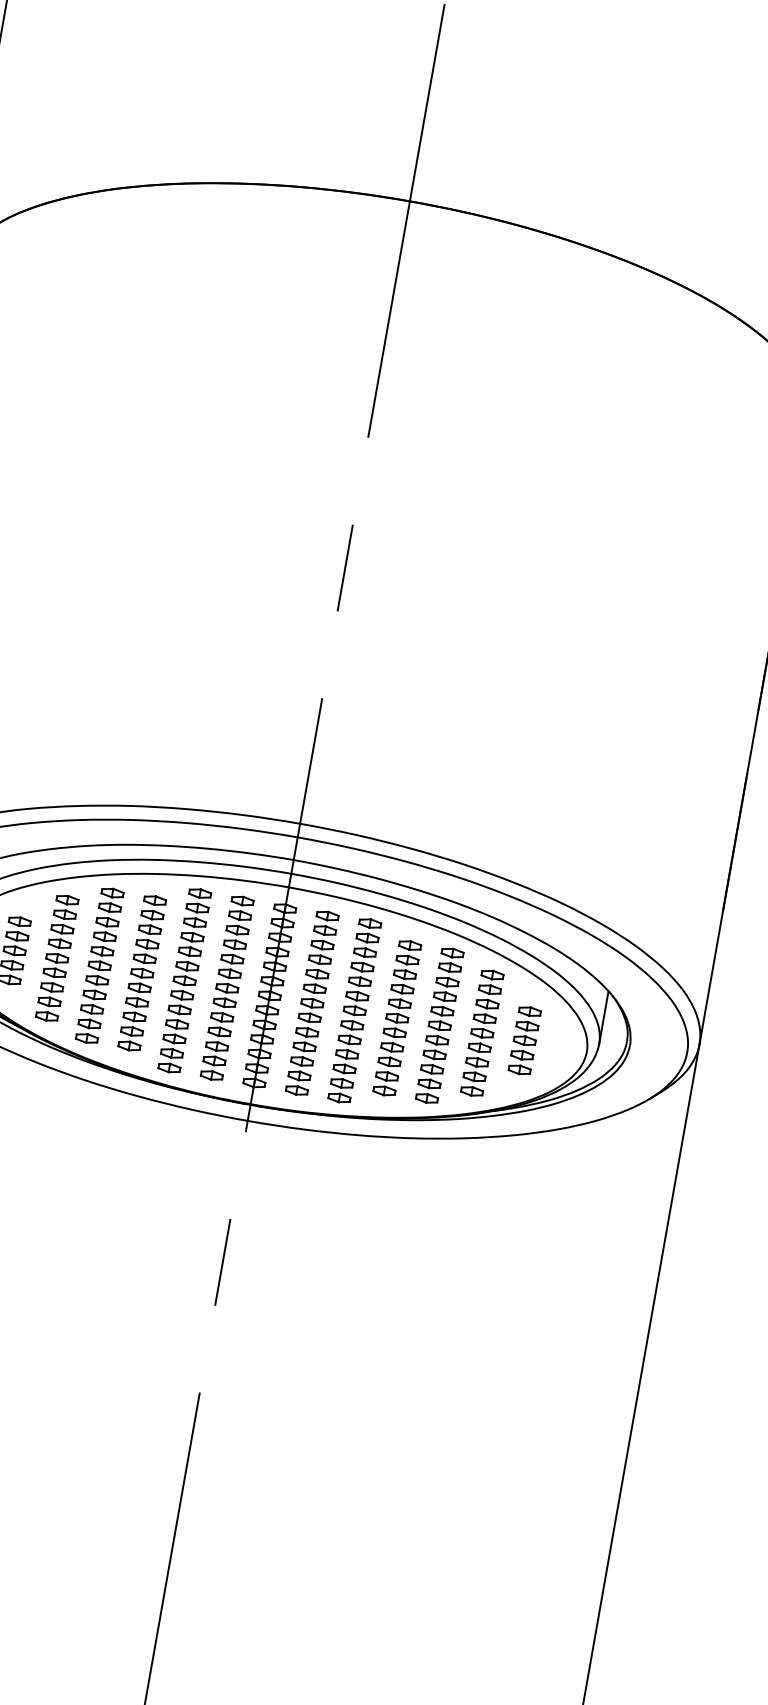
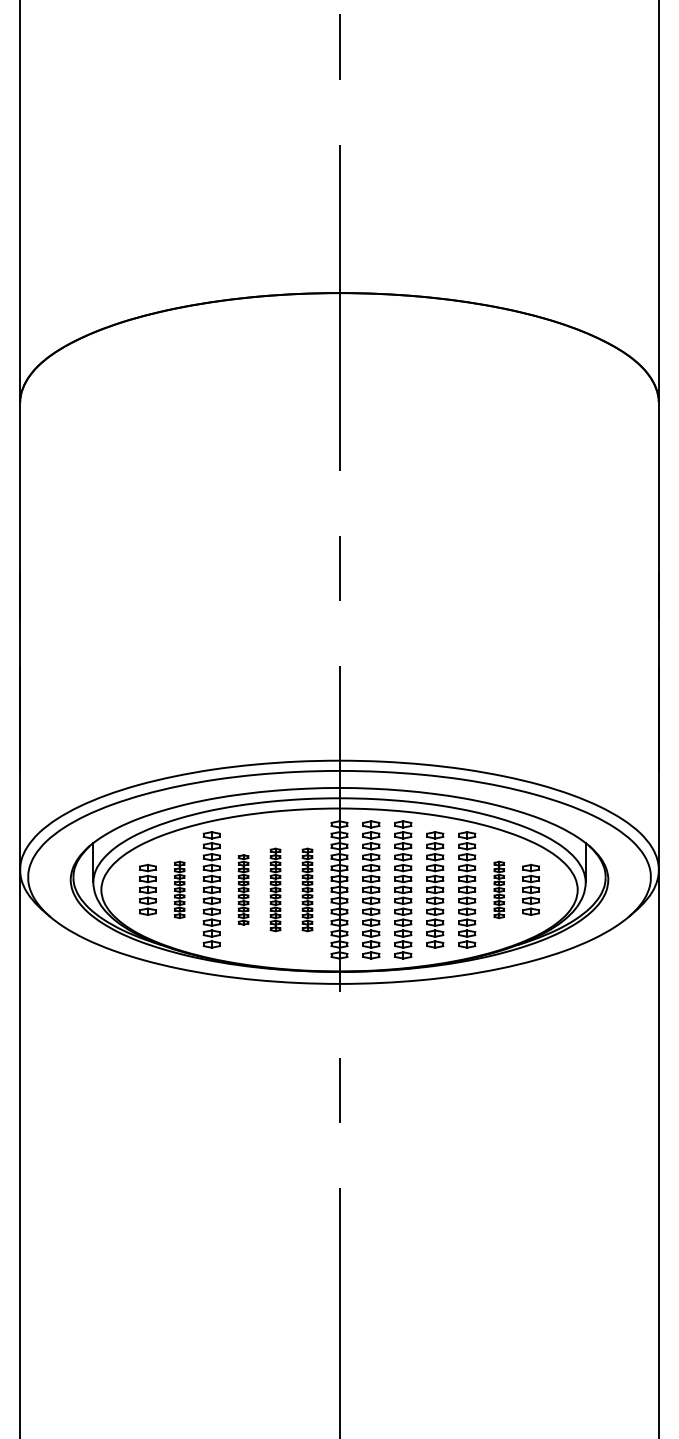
part: (56, 957) -> (179, 889), size x0.6
part: (142, 972) -> (243, 889), size x0.6
part: (184, 980) -> (275, 889), size x0.6
part: (227, 987) -> (307, 889), size x0.6
part: (482, 1032) -> (499, 889), size x0.6

